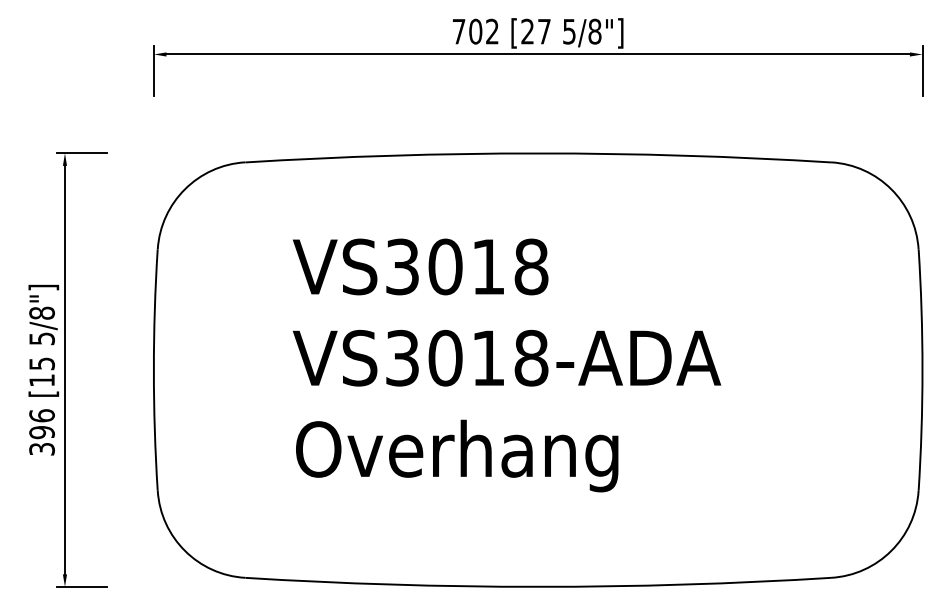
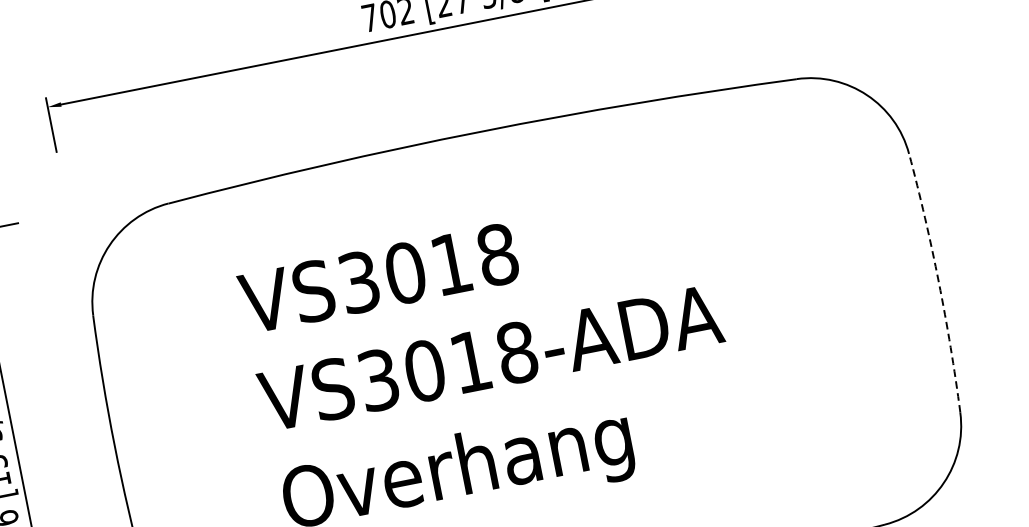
arc: (922, 370) -> (938, 282), solid -> dashed

